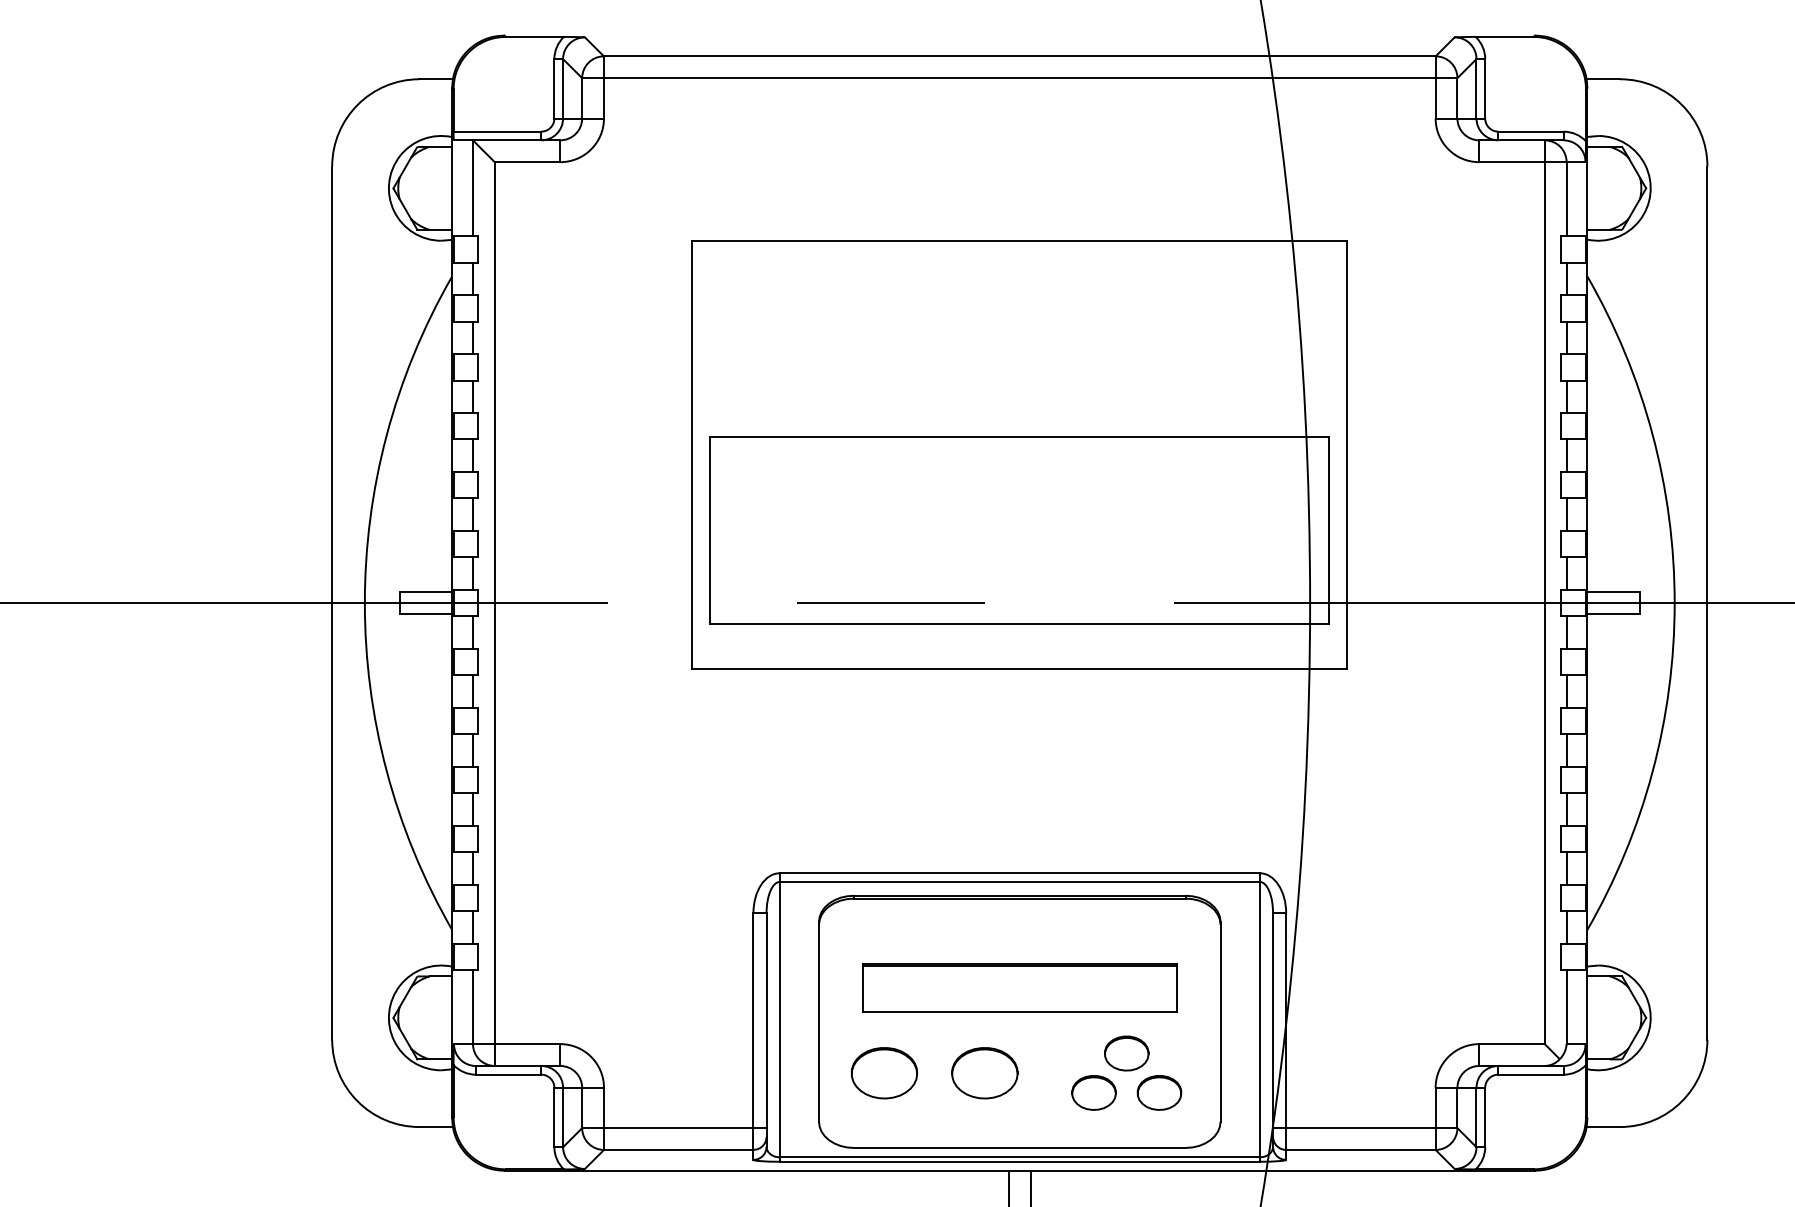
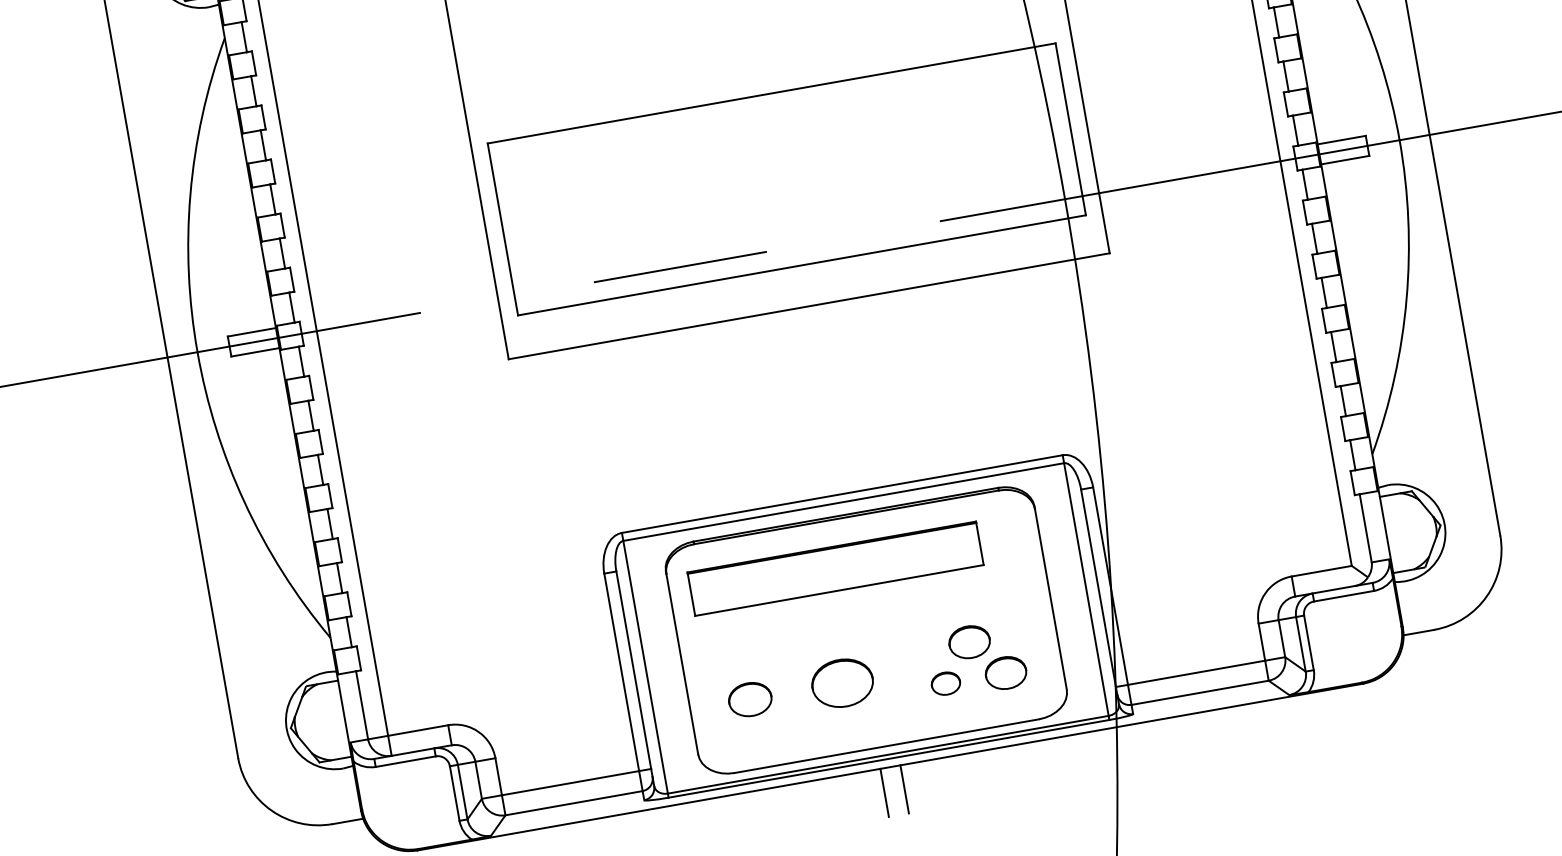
part: (1019, 987) -> (835, 568), moved
part: (883, 1073) -> (749, 699), size x0.7
part: (1093, 1092) -> (945, 683), size x0.7

